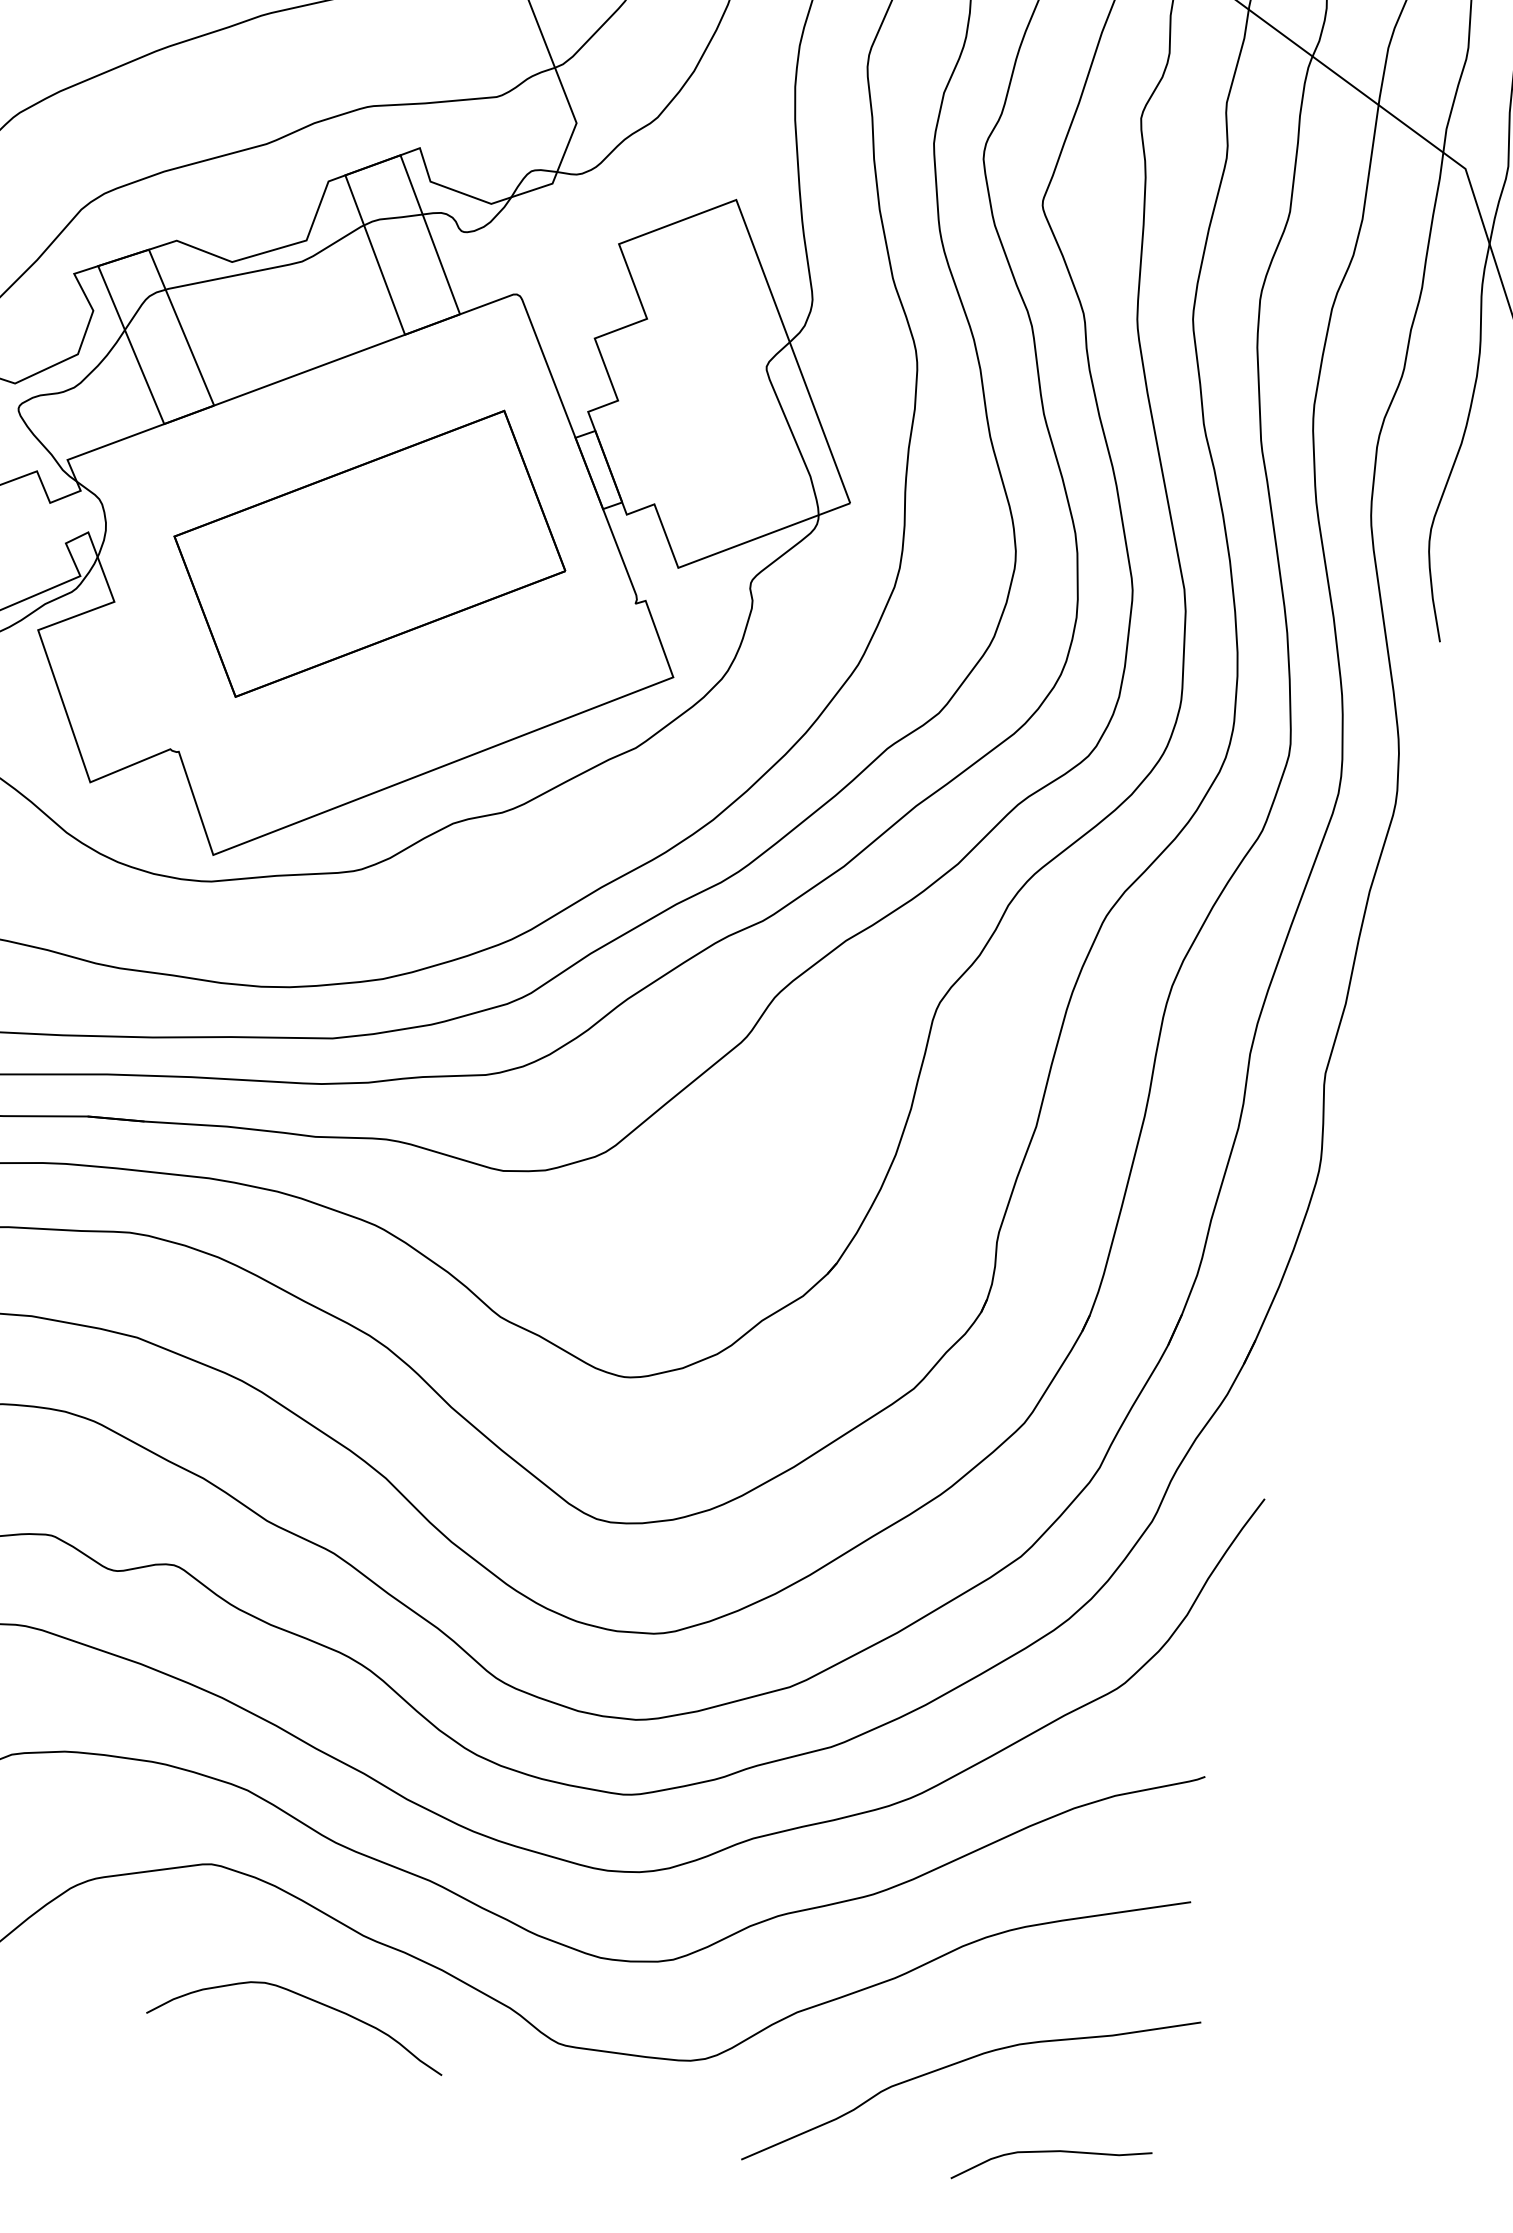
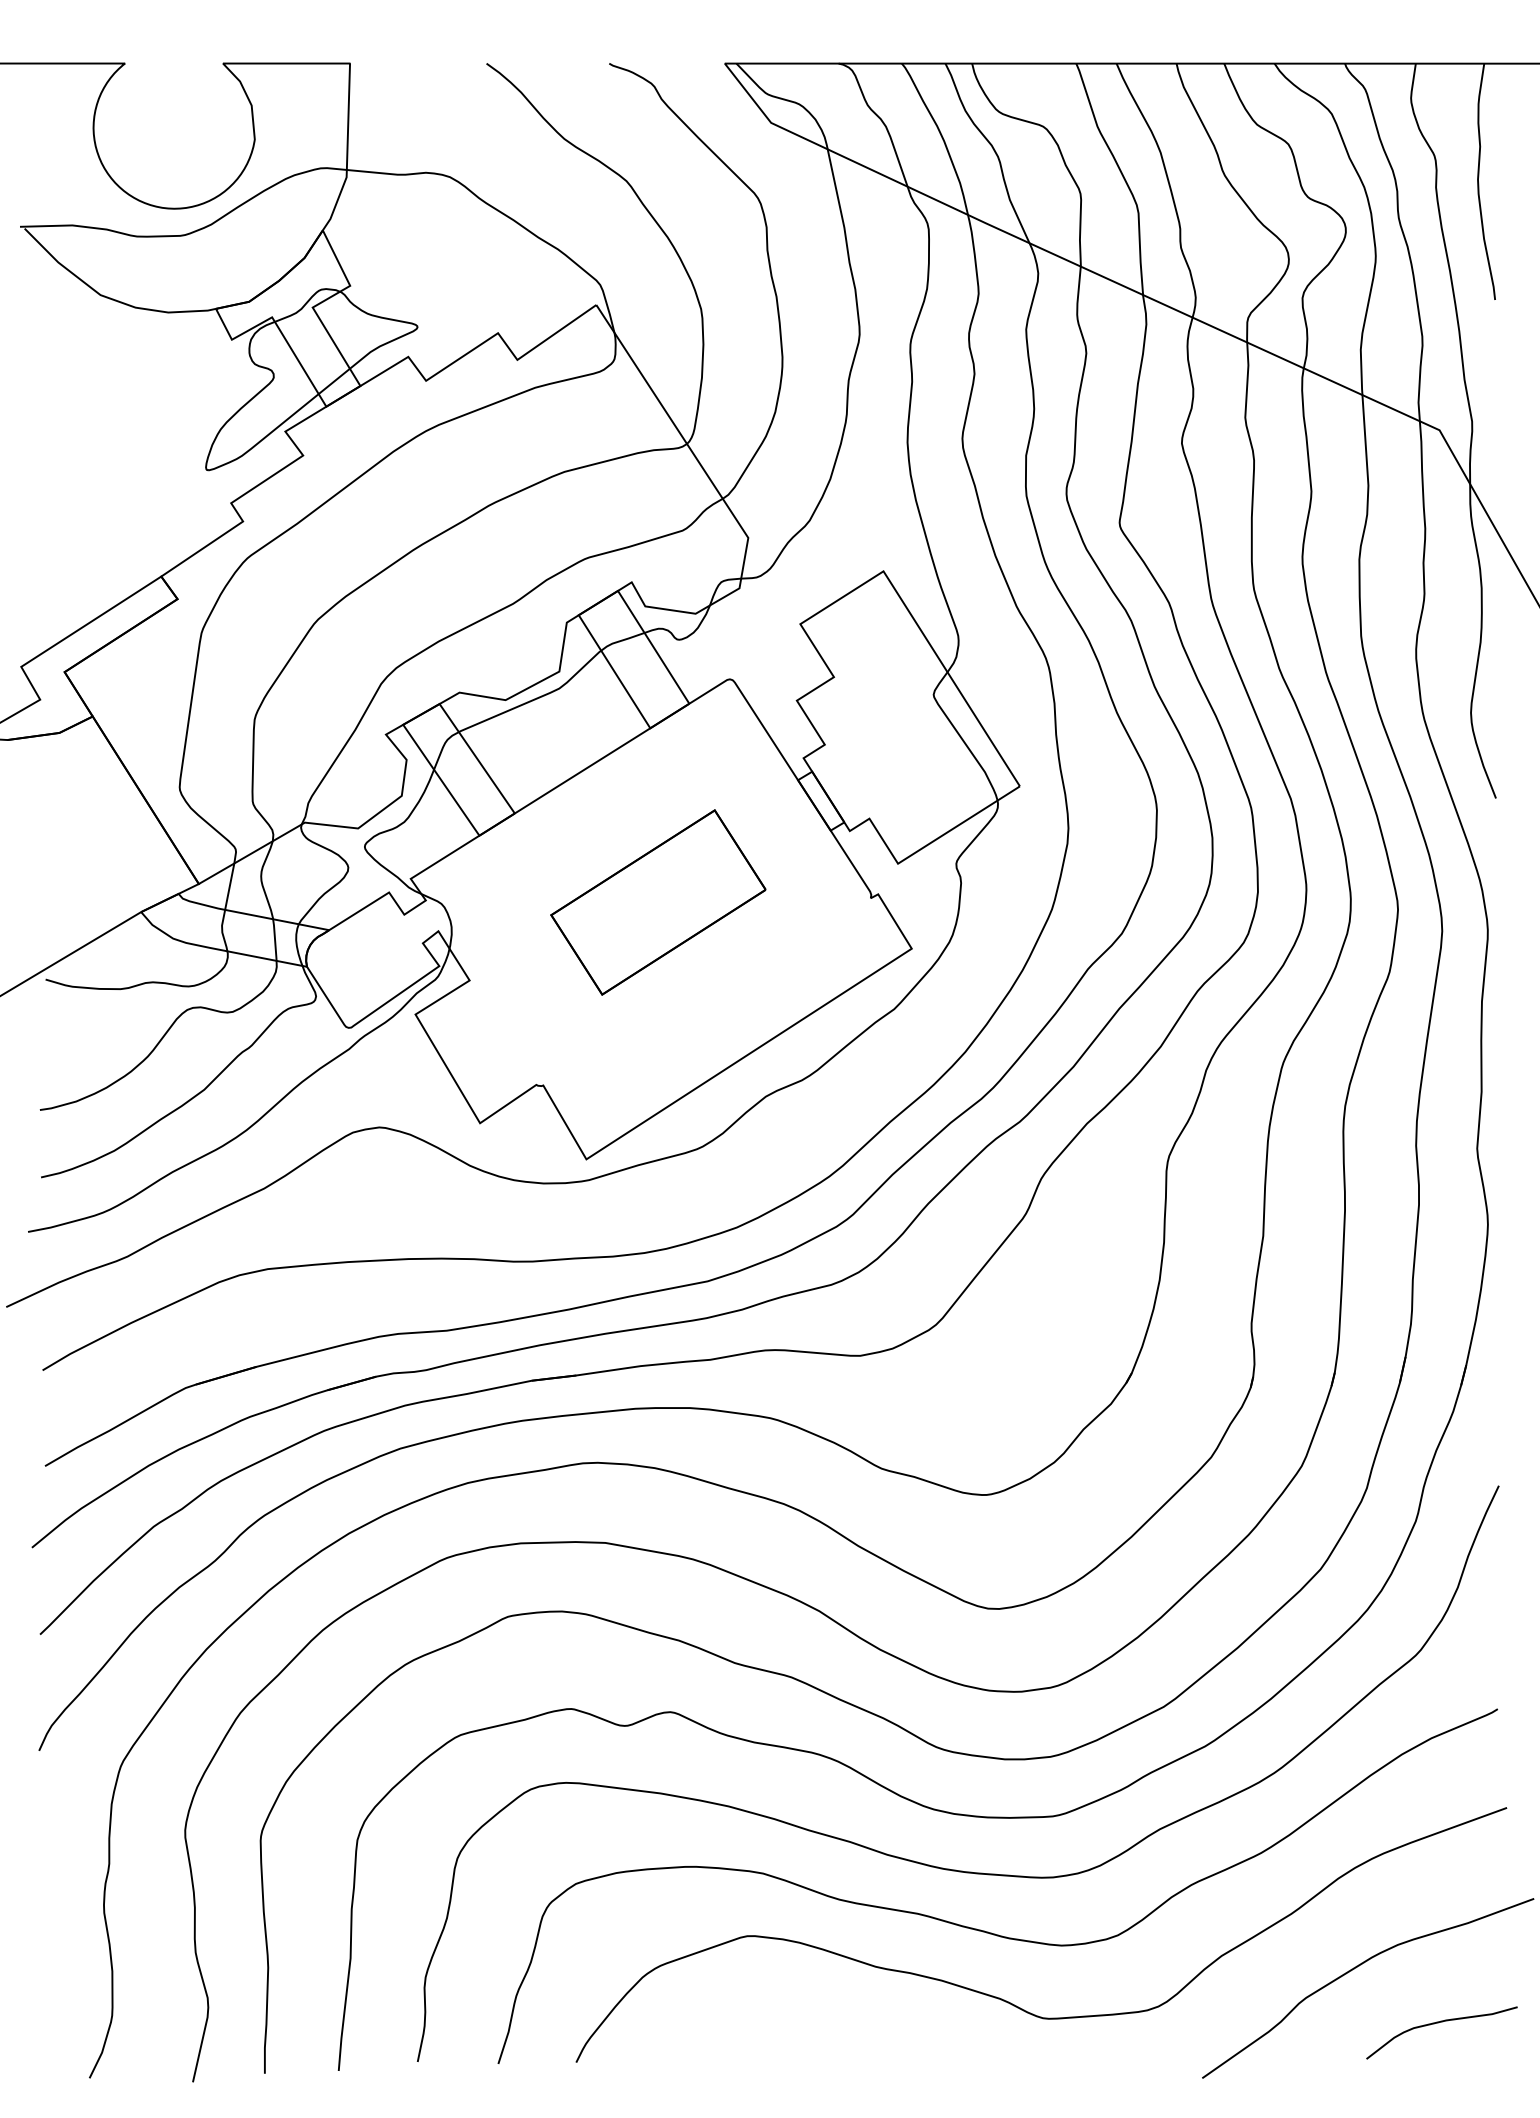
part: (369, 553) -> (658, 902), size x0.7
curve: (304, 1998) -> (840, 2024), removed

